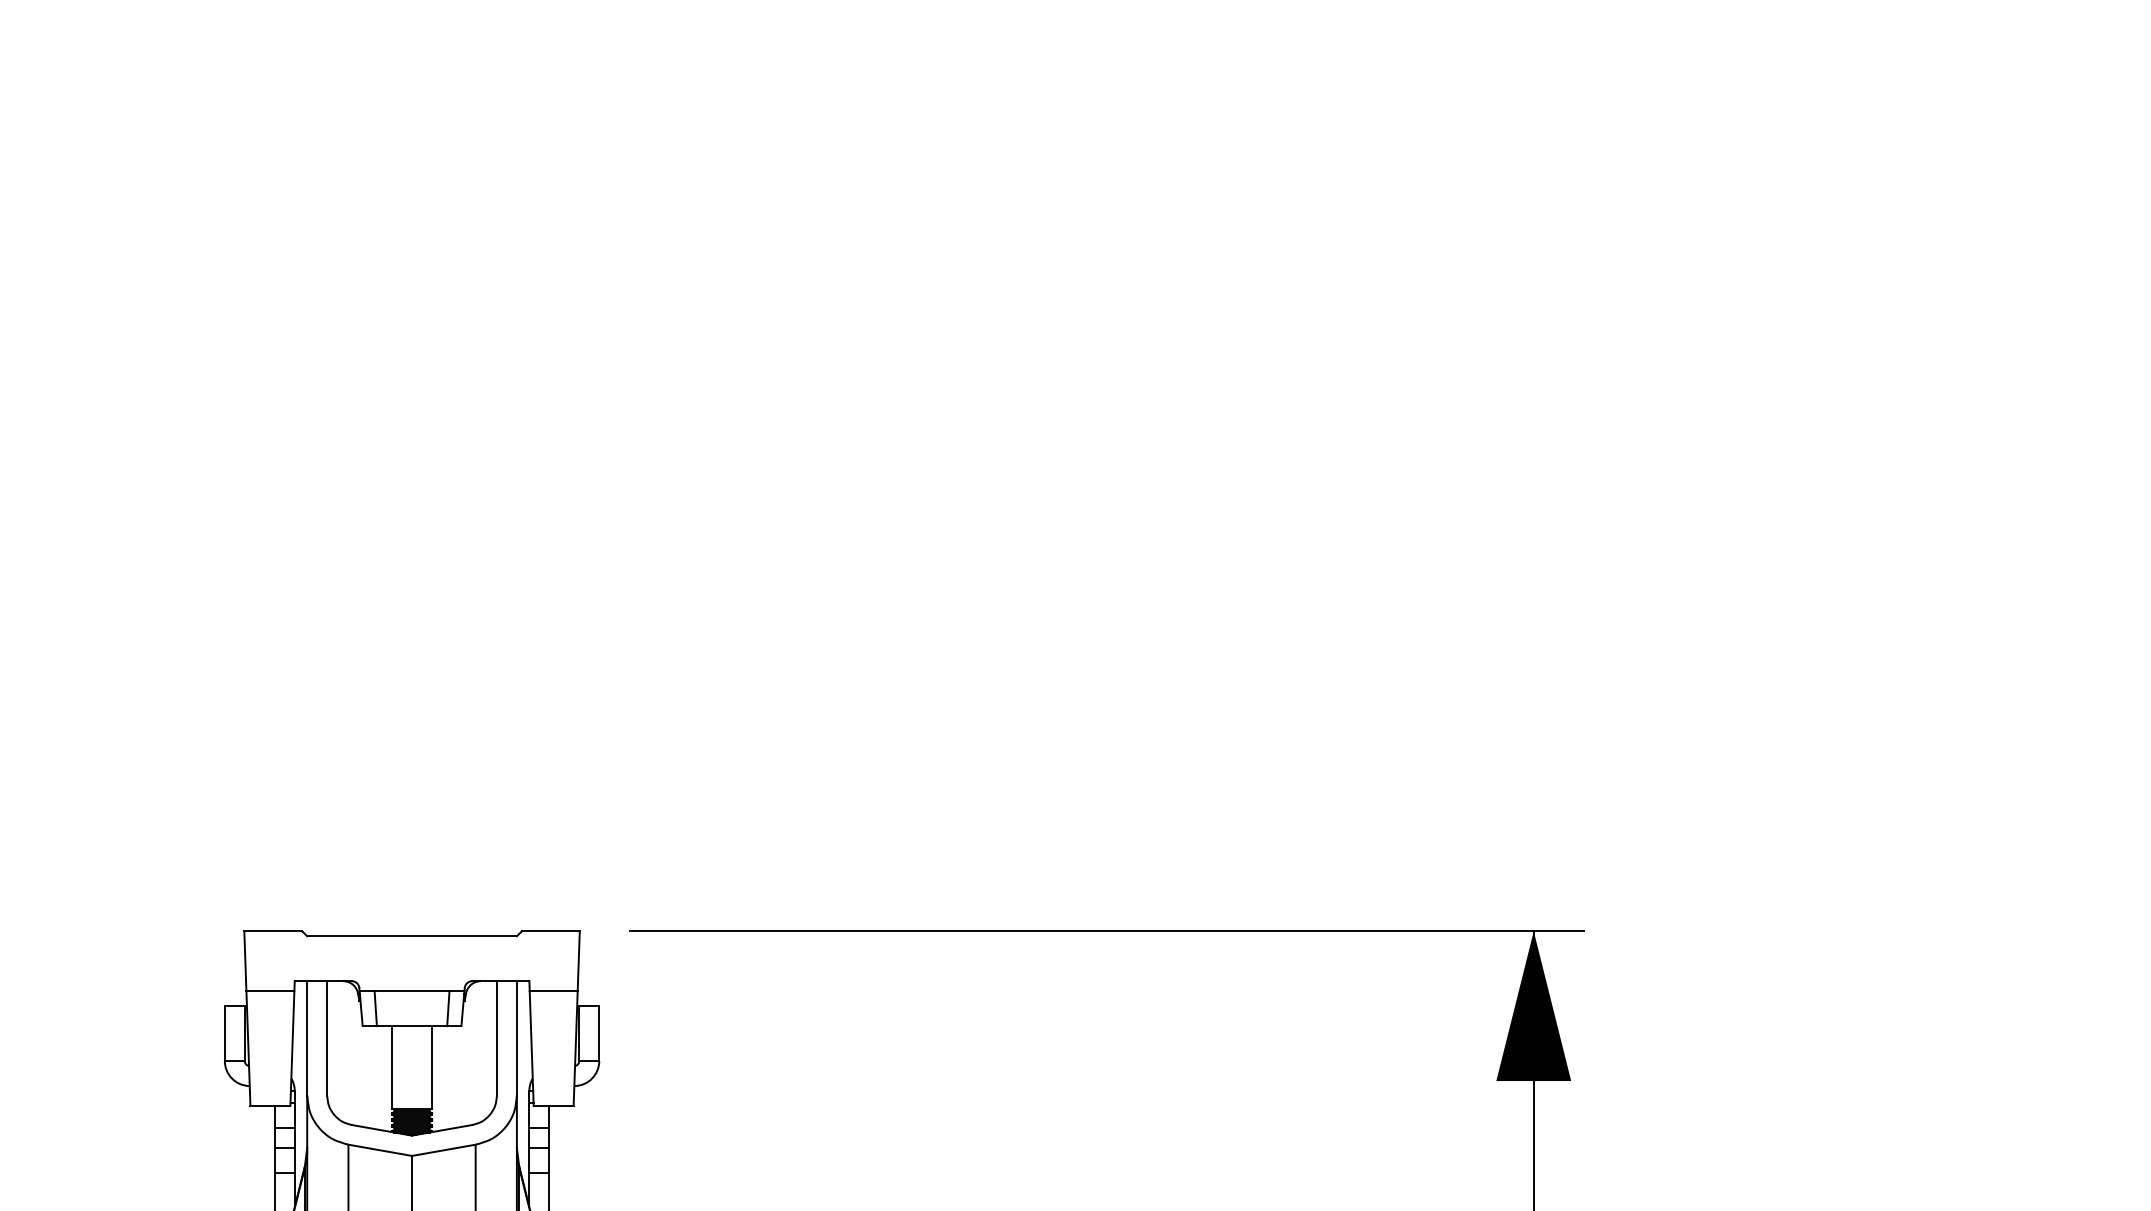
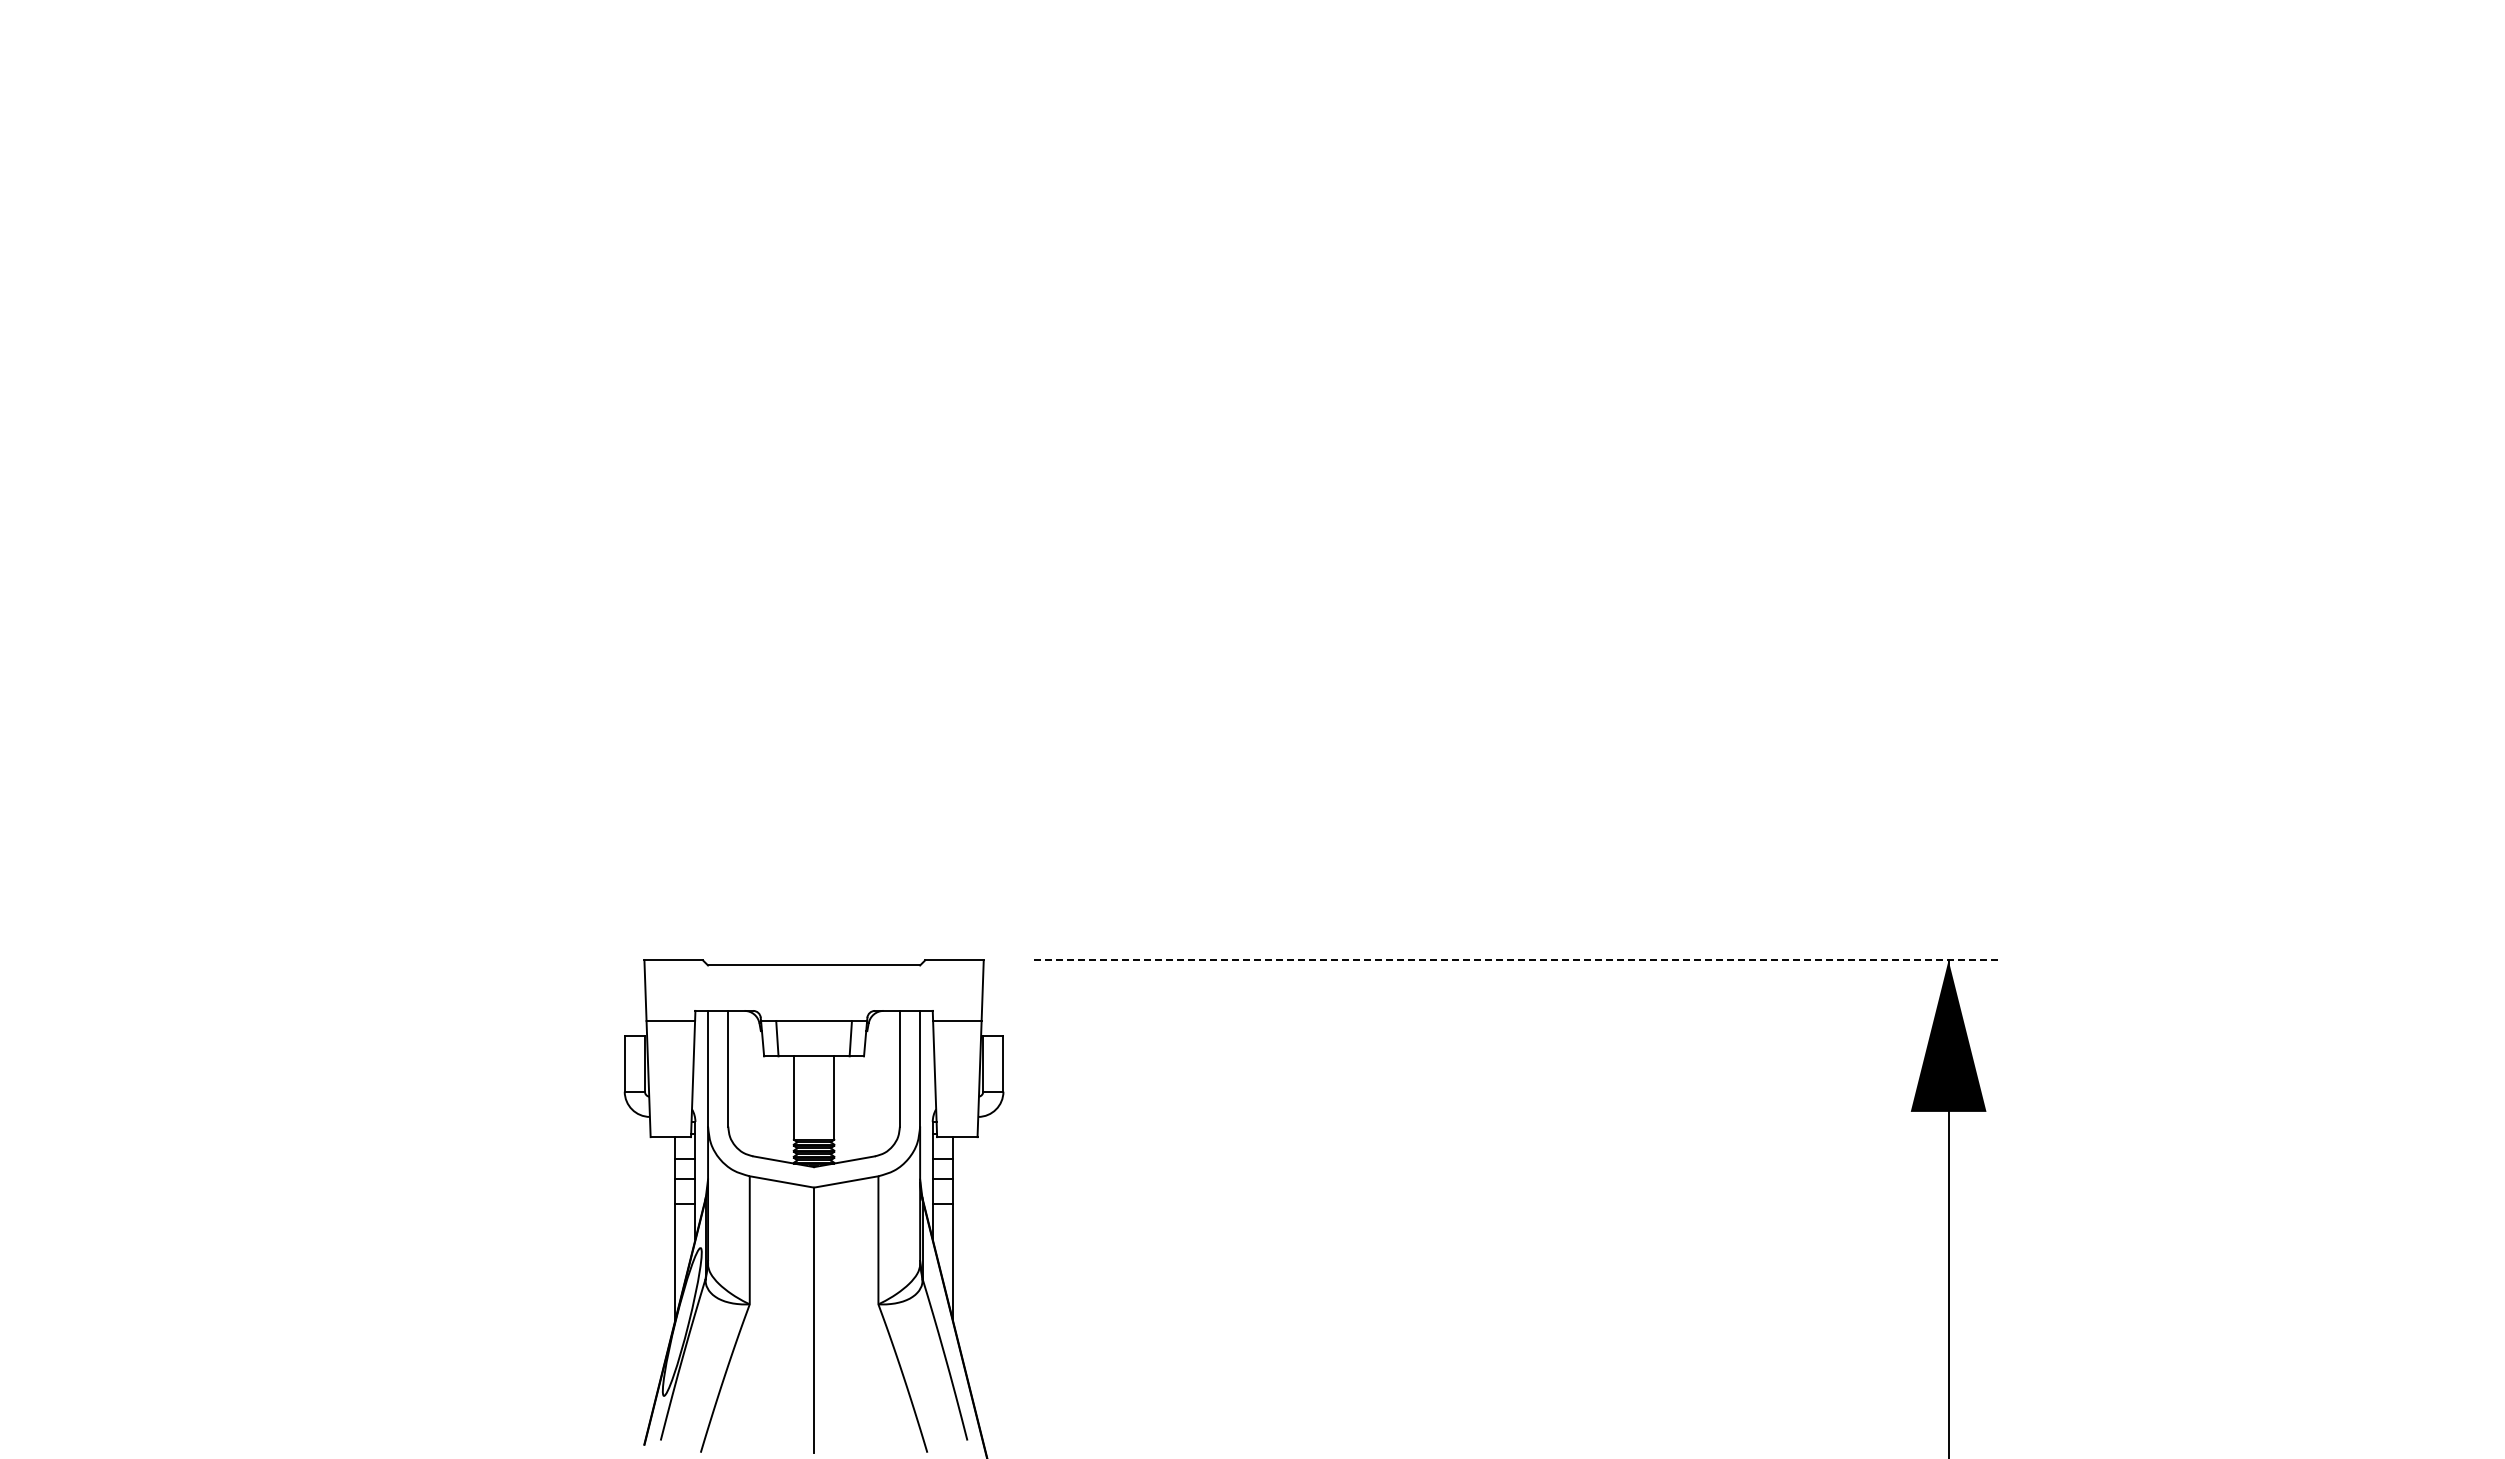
line: (1107, 931) -> (1517, 960), solid -> dashed

